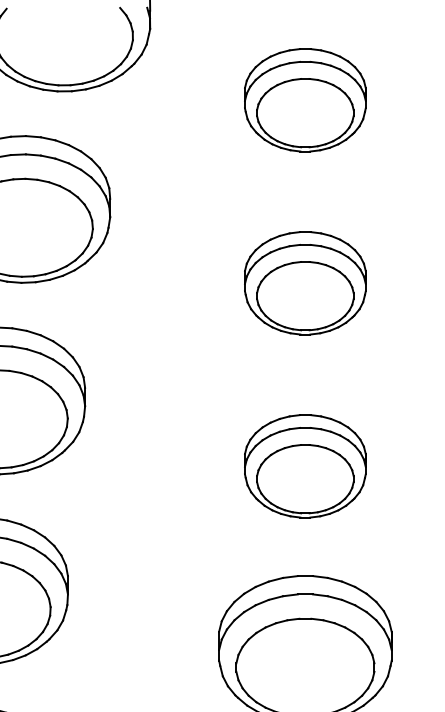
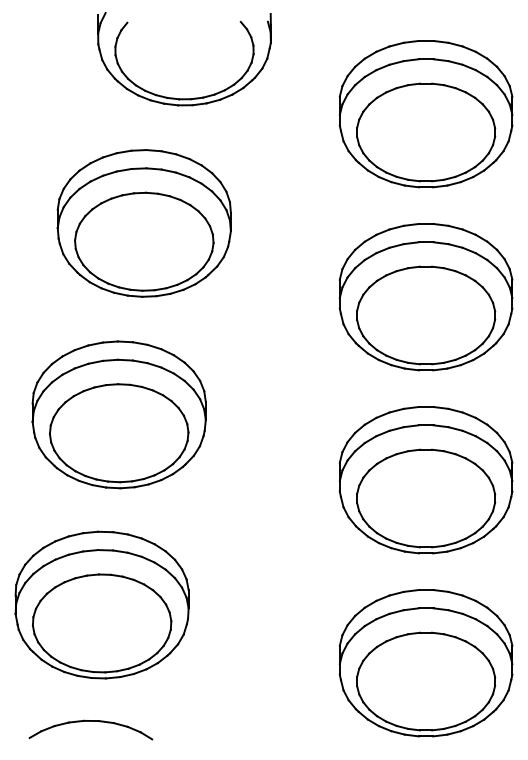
part: (304, 100) -> (425, 114), size x1.43
part: (304, 283) -> (425, 297), size x1.43
part: (304, 466) -> (425, 480), size x1.43

